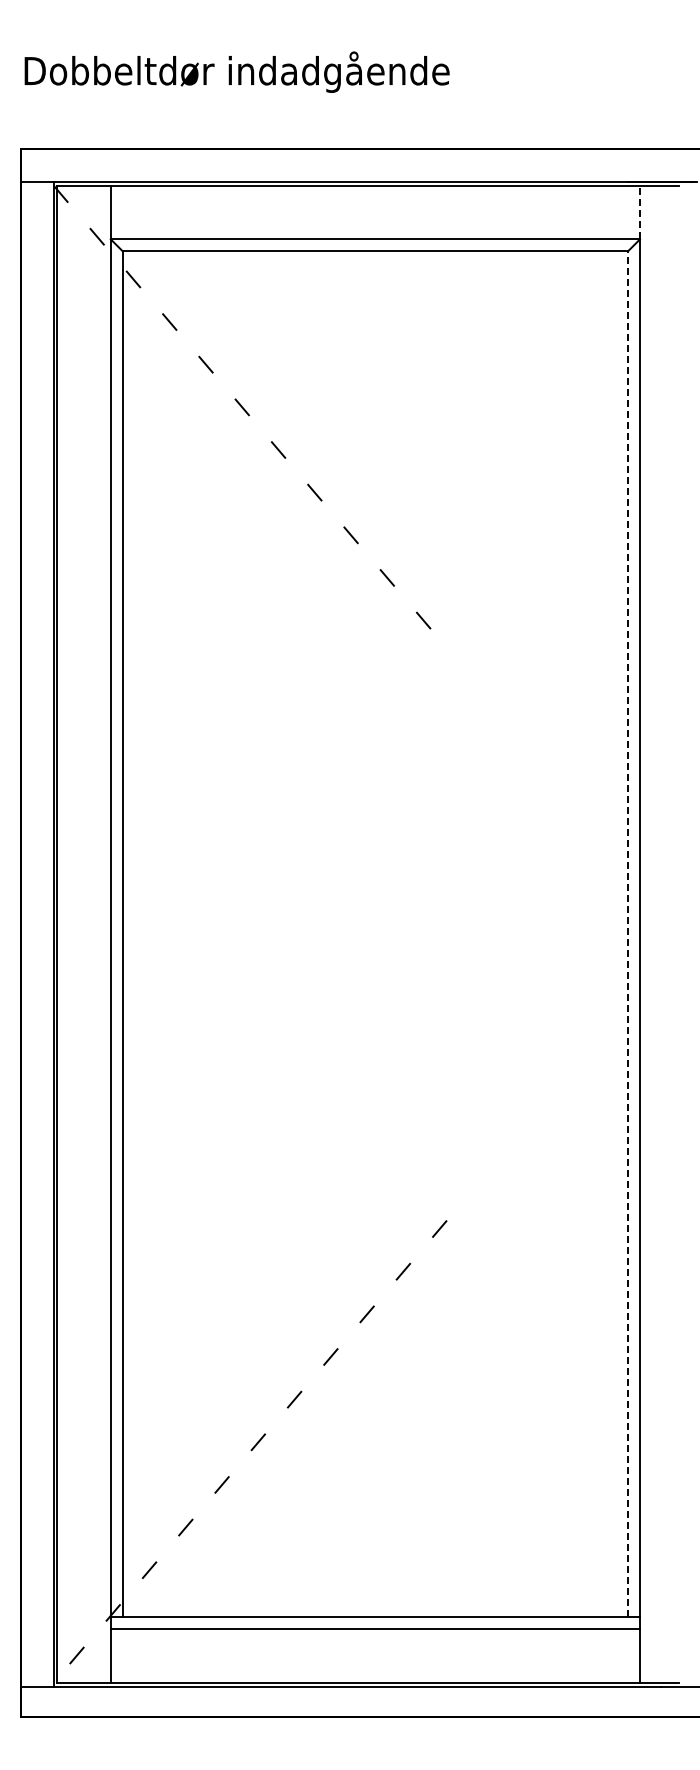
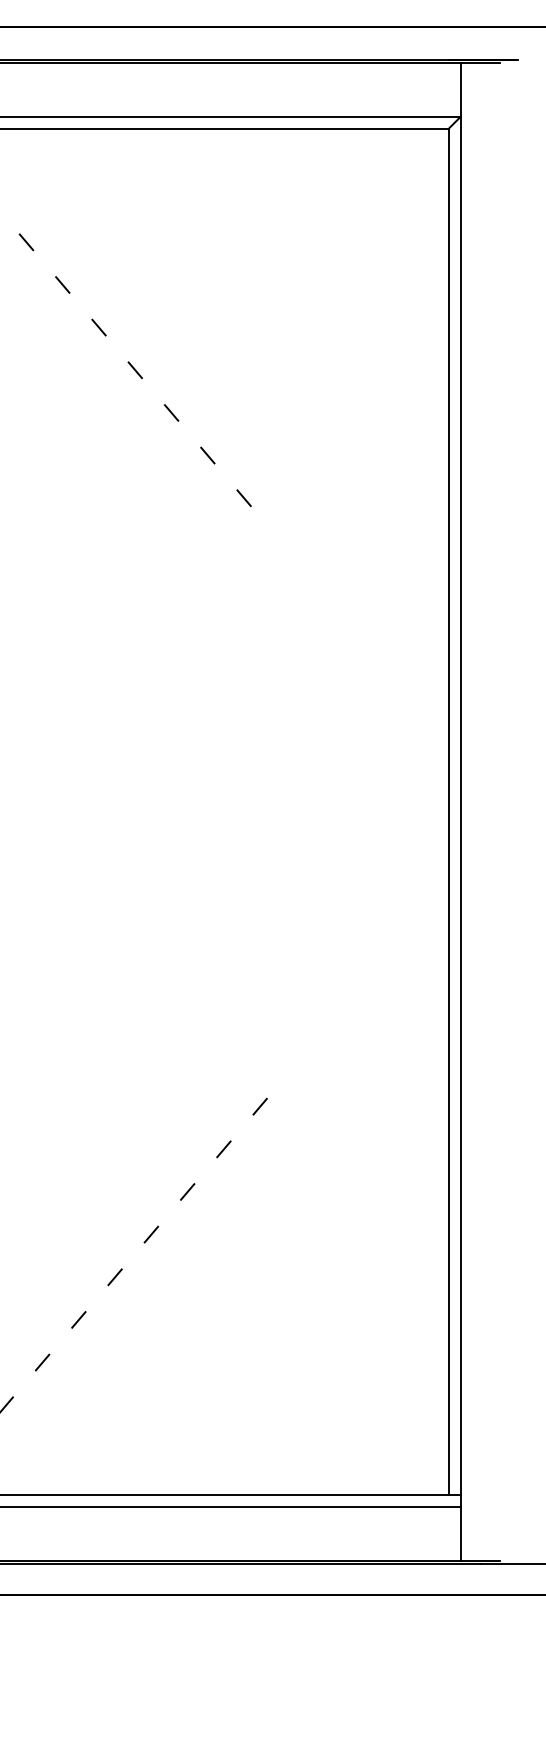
line: (640, 212) -> (461, 90), dashed -> solid
line: (628, 934) -> (449, 812), dashed -> solid

